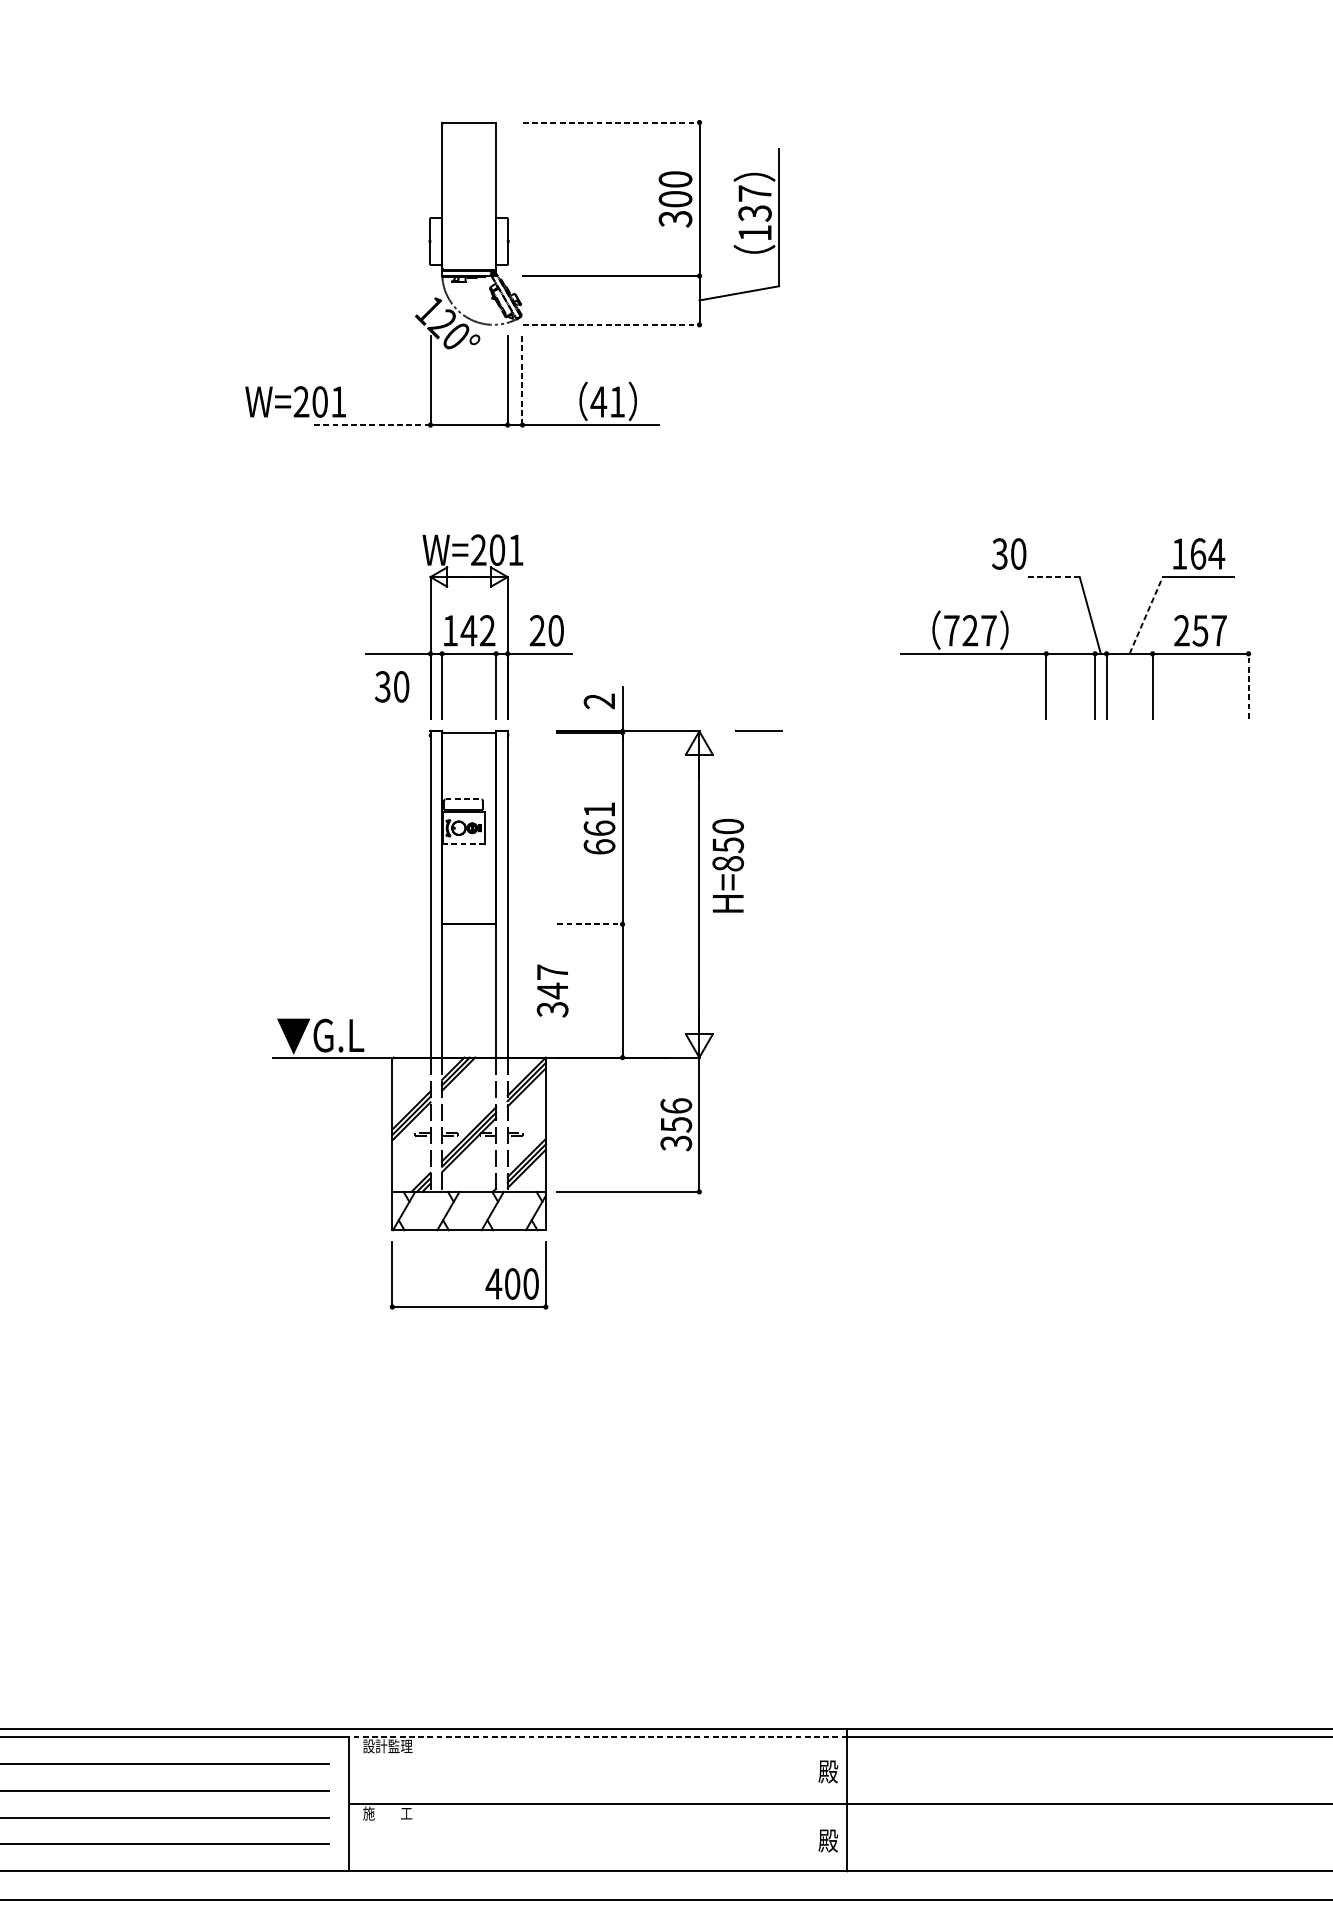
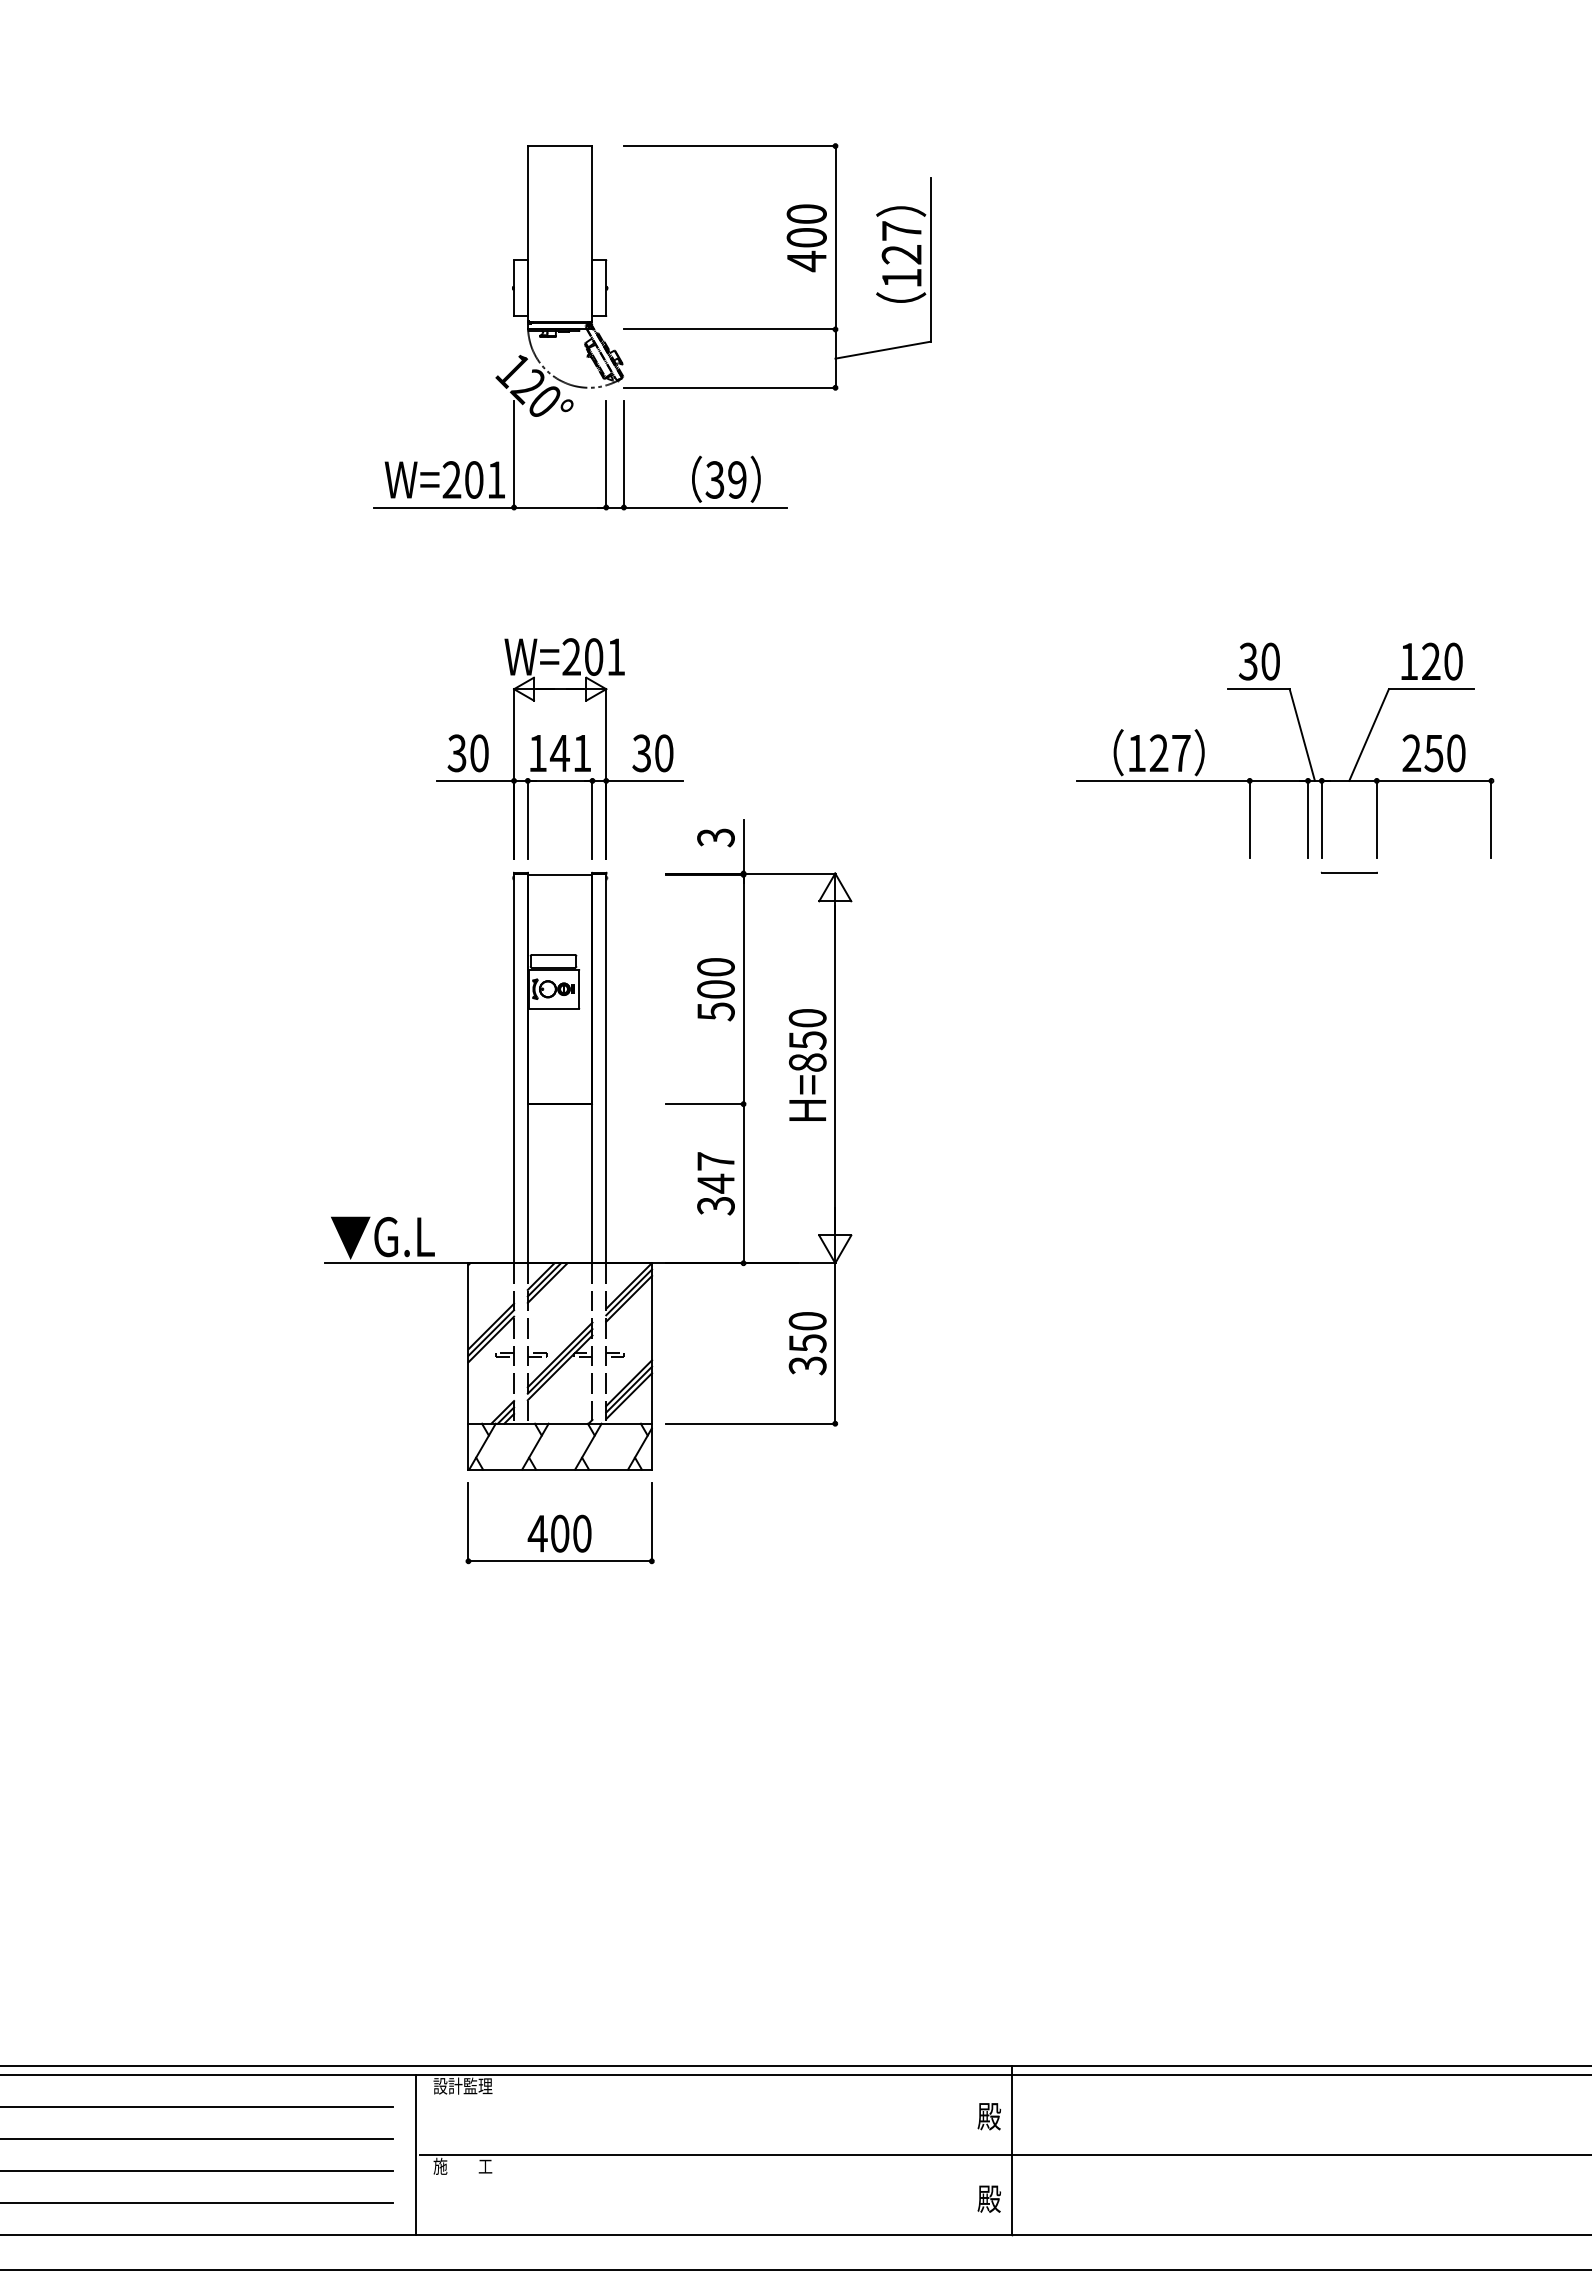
line: (611, 122) -> (730, 146), dashed -> solid
text: (754, 213) -> (901, 254), 137 -> 127
text: (675, 219) -> (806, 261), 300 -> 400
line: (611, 324) -> (730, 387), dashed -> solid
line: (522, 381) -> (623, 455), dashed -> solid
text: (295, 401) -> (444, 479), moved
text: (607, 401) -> (725, 479), 41 -> 39
line: (372, 425) -> (444, 507), dashed -> solid
text: (1008, 553) -> (1258, 661), moved
text: (1207, 553) -> (1442, 661), 164 -> 120
line: (1054, 577) -> (1259, 689), dashed -> solid
line: (1146, 615) -> (1369, 735), dashed -> solid
text: (487, 630) -> (582, 752), 142 -> 141
text: (537, 630) -> (641, 753), 20 -> 30
text: (951, 630) -> (1136, 753), 727 -> 127
text: (1219, 630) -> (1456, 753), 257 -> 250
text: (391, 686) -> (467, 753), moved
line: (1248, 686) -> (1491, 819), dashed -> solid
text: (599, 701) -> (715, 837), 2 -> 3
line: (758, 730) -> (1348, 872), moved
line: (463, 799) -> (553, 954), dashed -> solid
text: (599, 828) -> (715, 989), 661 -> 500
line: (463, 844) -> (553, 1008), dashed -> solid
text: (728, 865) -> (807, 1064), moved
line: (590, 924) -> (705, 1104), dashed -> solid
text: (552, 990) -> (715, 1183), moved
text: (676, 1105) -> (807, 1320), 356 -> 350
text: (512, 1283) -> (559, 1533), moved
line: (597, 1736) -> (713, 2074), dashed -> solid

